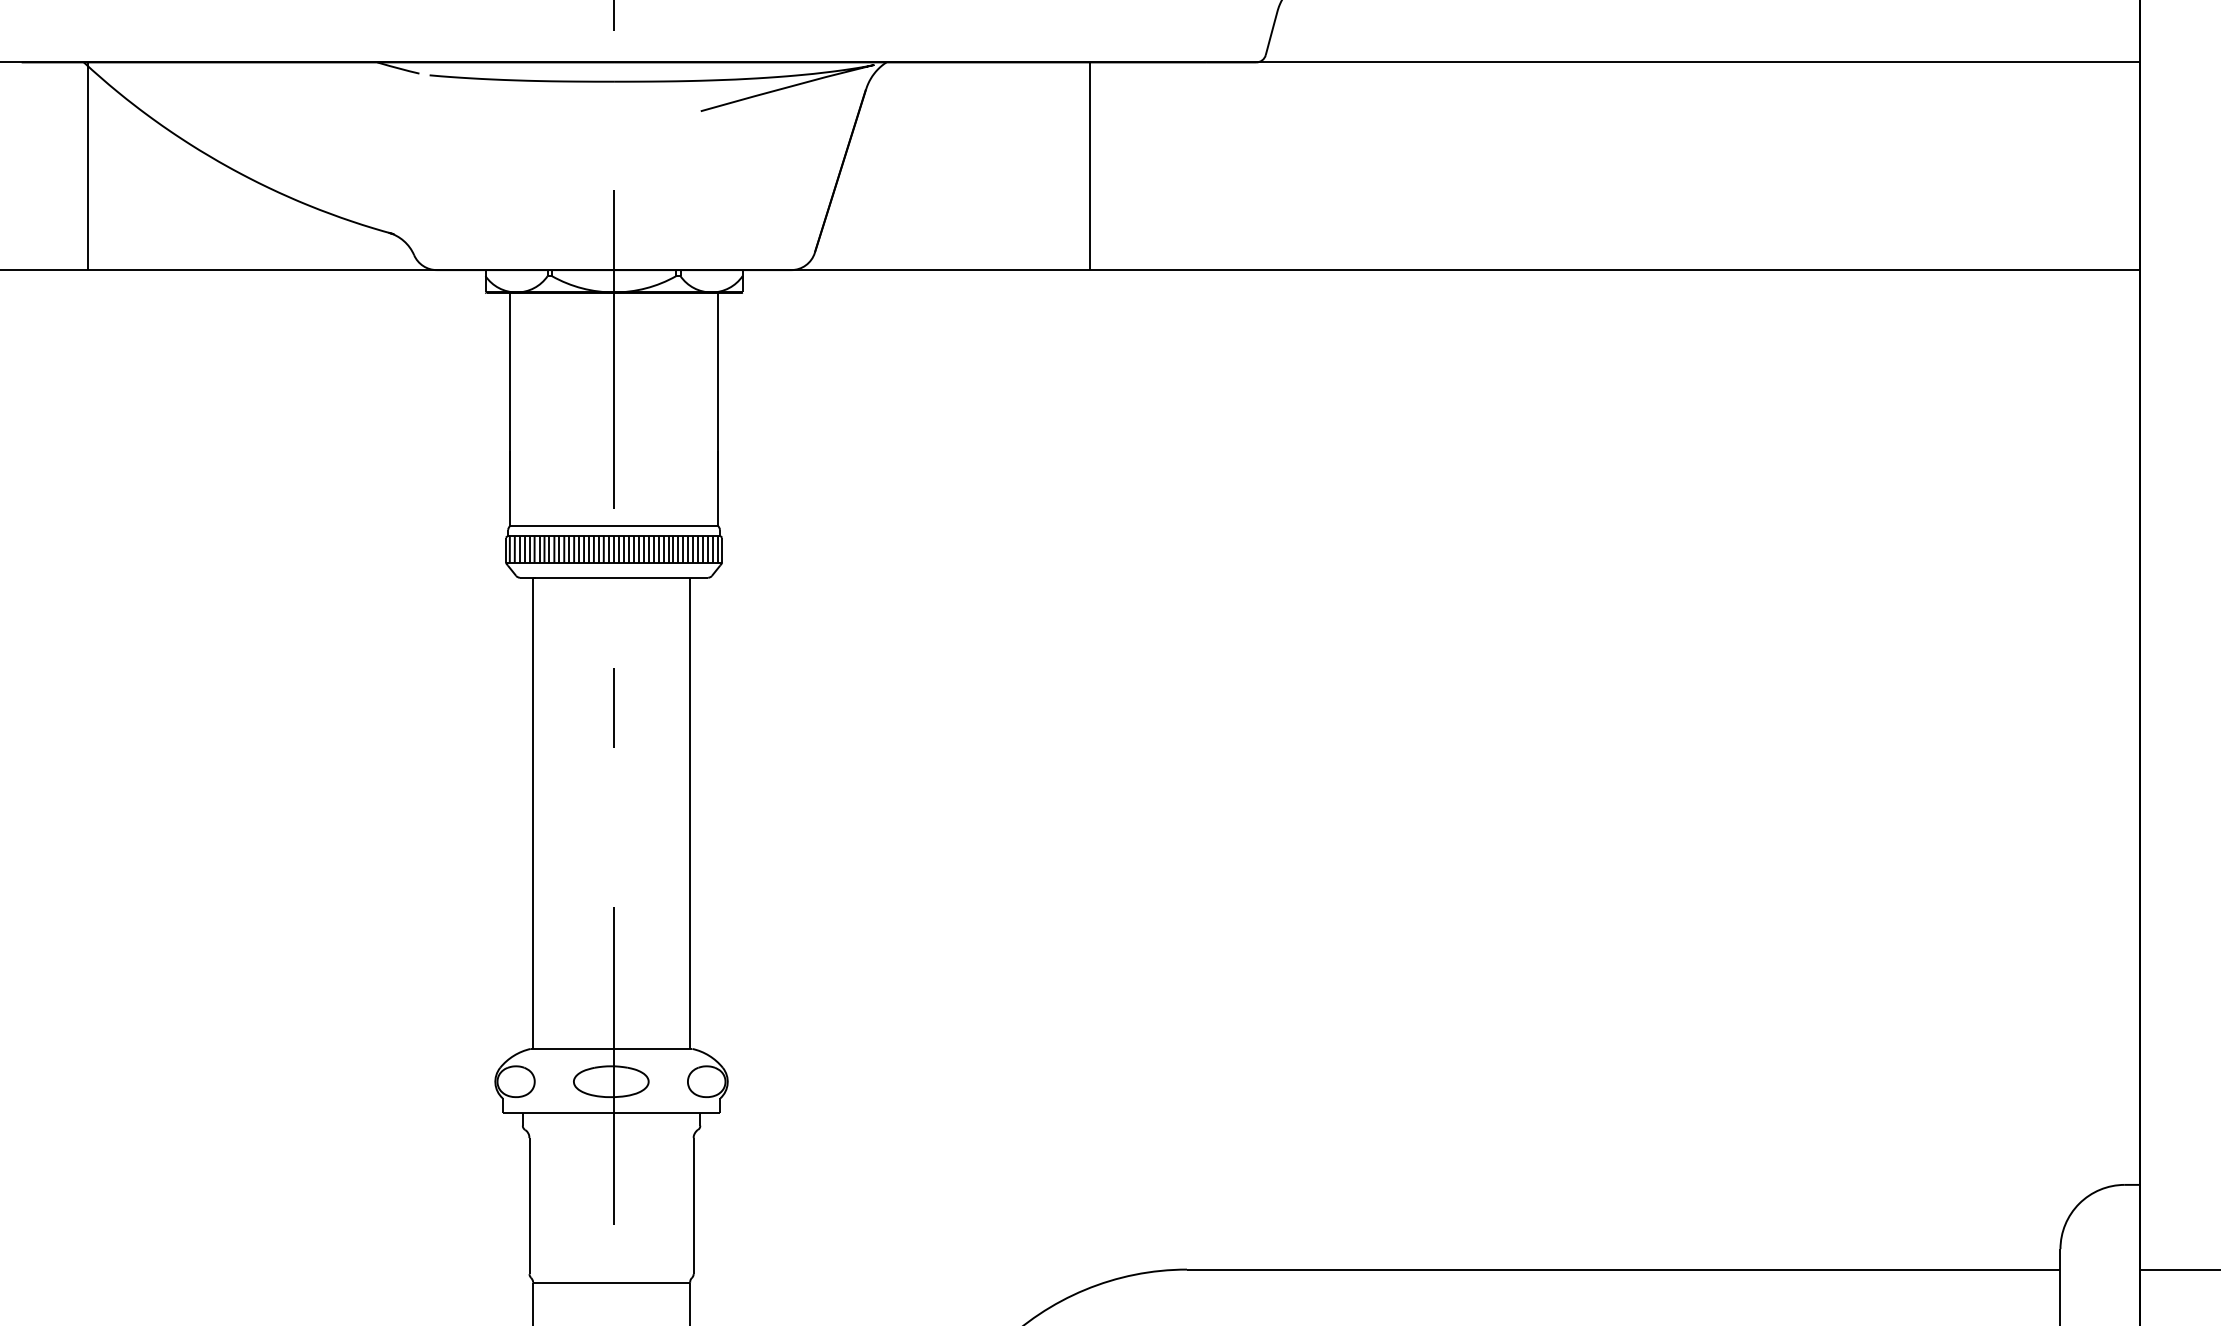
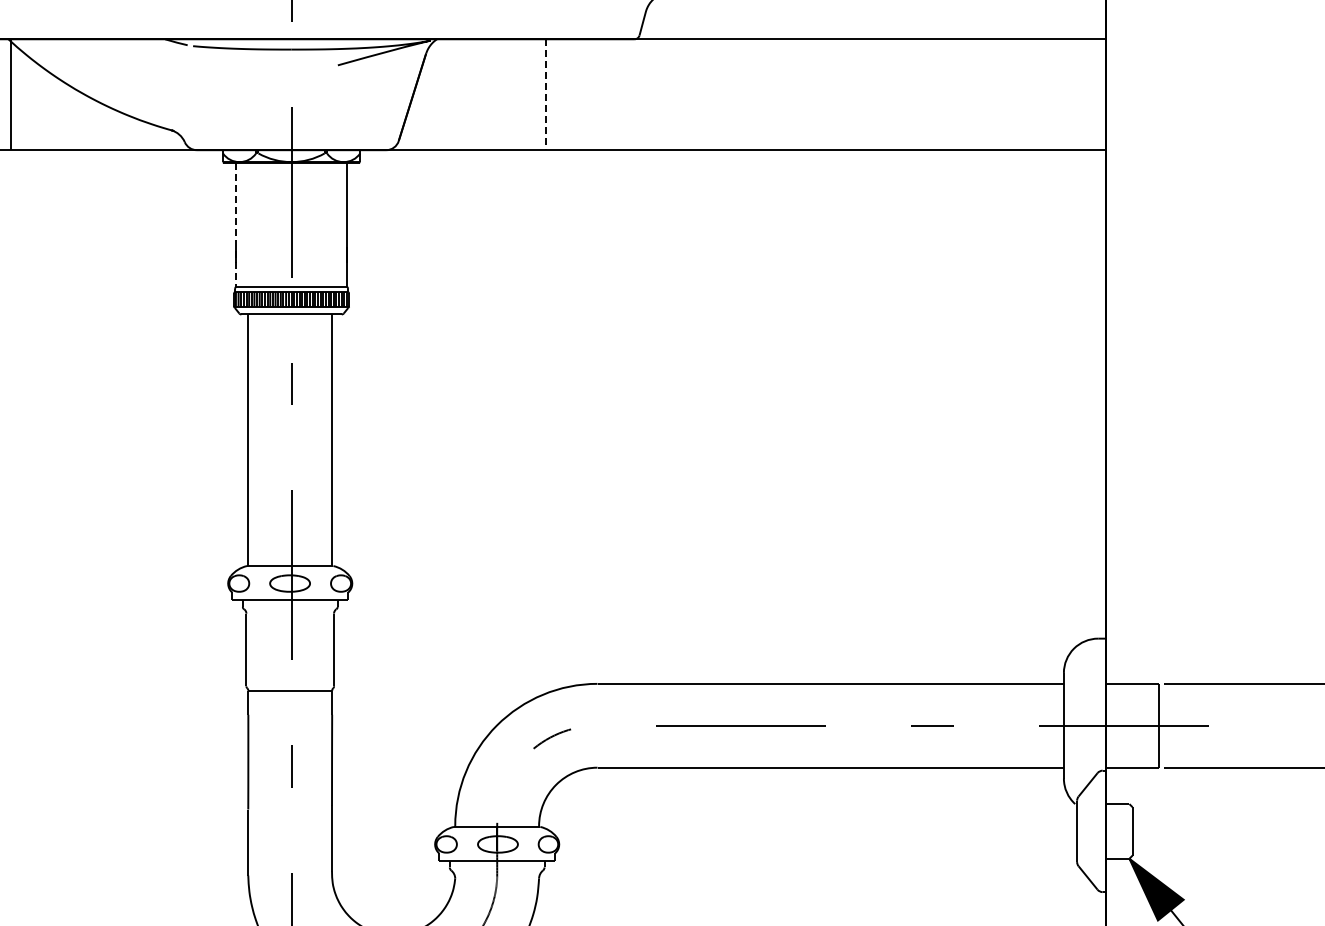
line: (1089, 167) -> (545, 95), solid -> dashed
line: (510, 411) -> (236, 225), solid -> dashed

